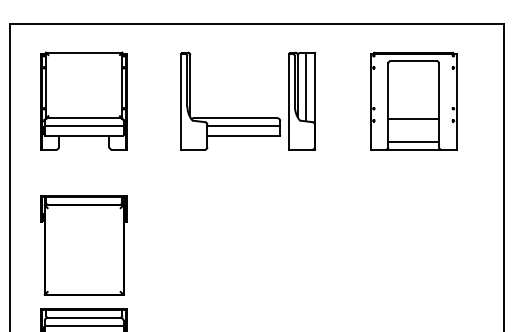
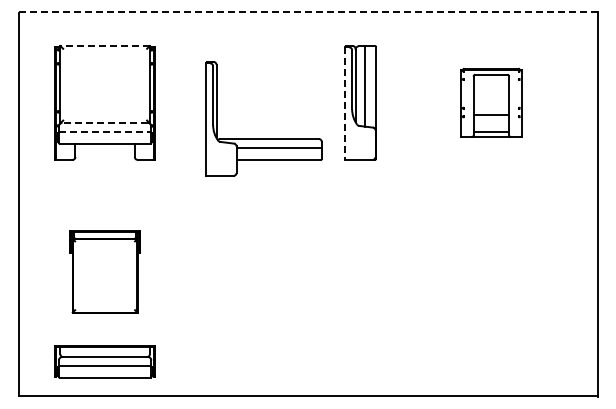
line: (256, 24) -> (307, 12), solid -> dashed
line: (84, 53) -> (105, 46), solid -> dashed
part: (413, 100) -> (491, 102), size x0.6
line: (288, 102) -> (344, 104), solid -> dashed
line: (84, 117) -> (105, 122), solid -> dashed
part: (230, 117) -> (263, 138), moved
line: (84, 126) -> (105, 132), solid -> dashed
part: (83, 244) -> (104, 271), size x0.7

